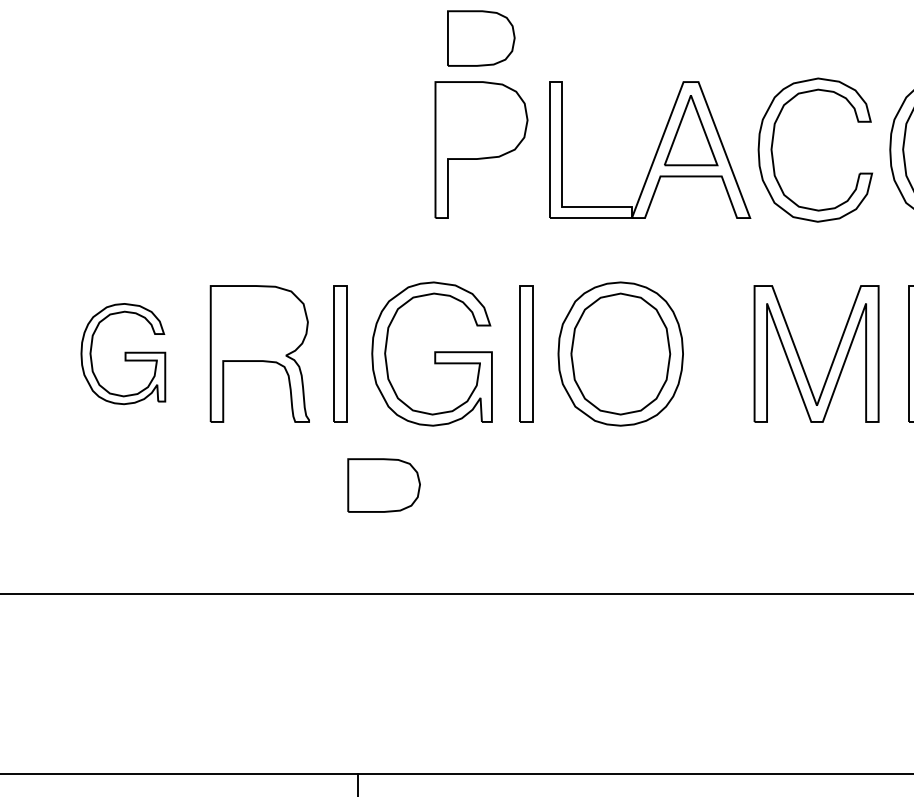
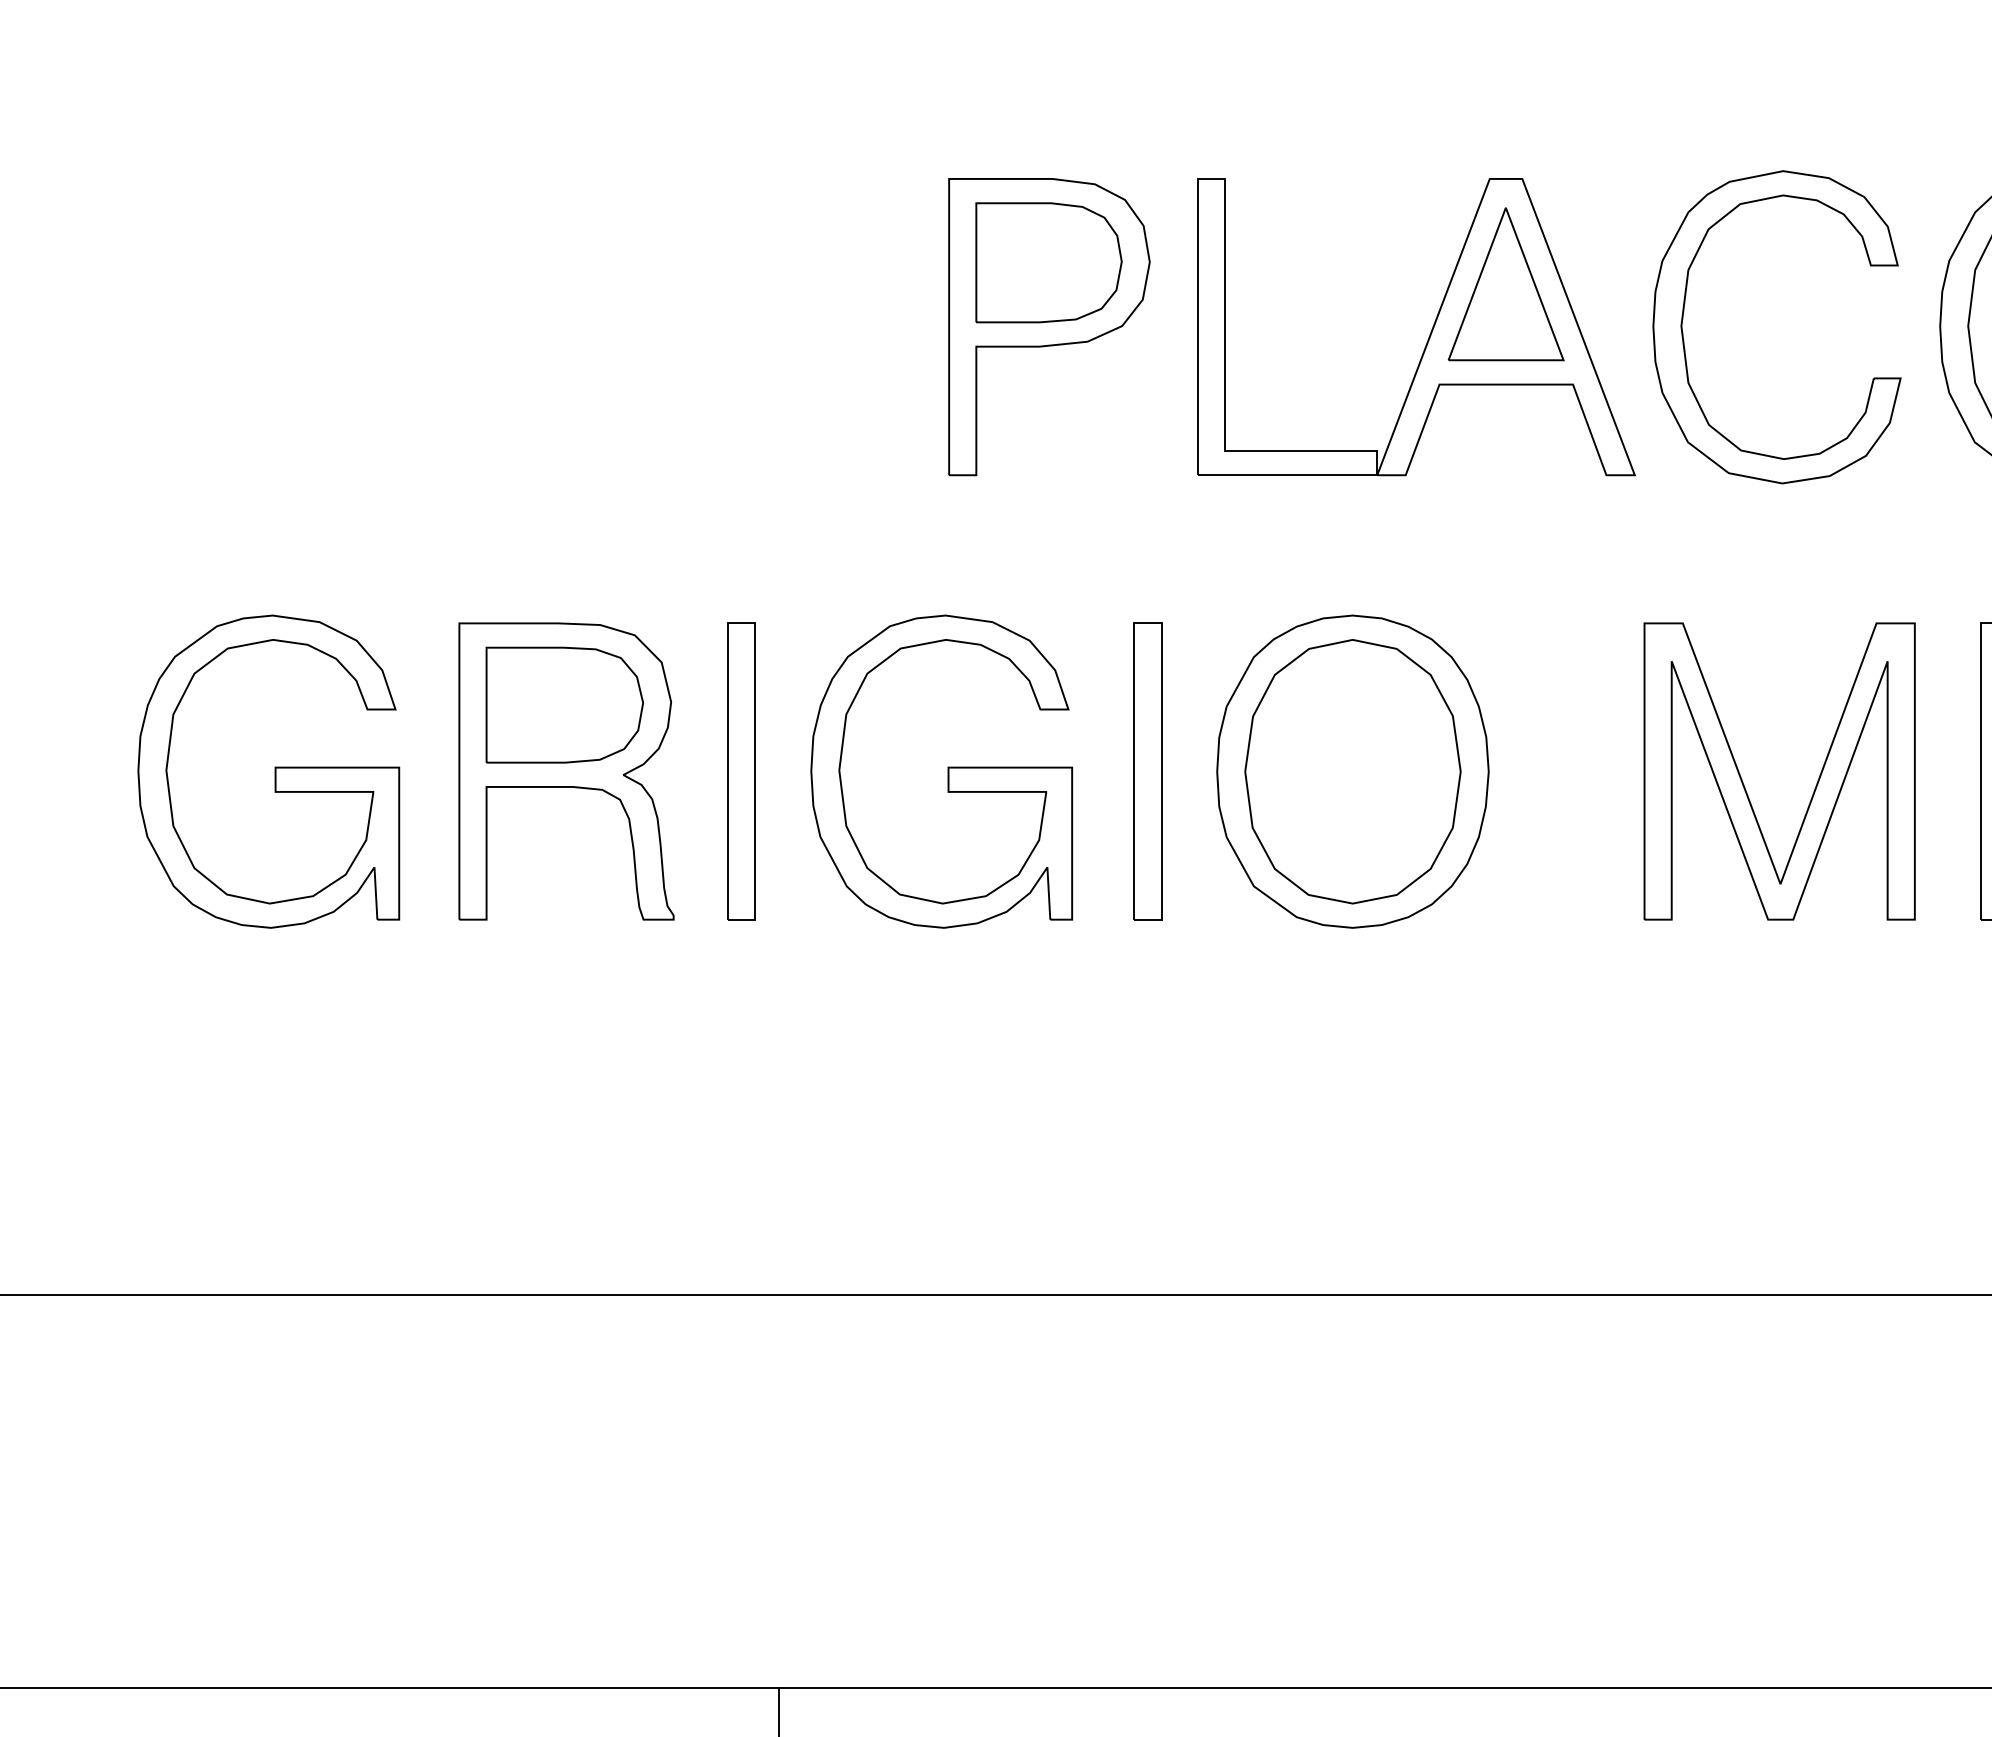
part: (481, 38) -> (1049, 262), moved
part: (123, 353) -> (269, 770), size x1.43
part: (383, 485) -> (563, 705), moved

